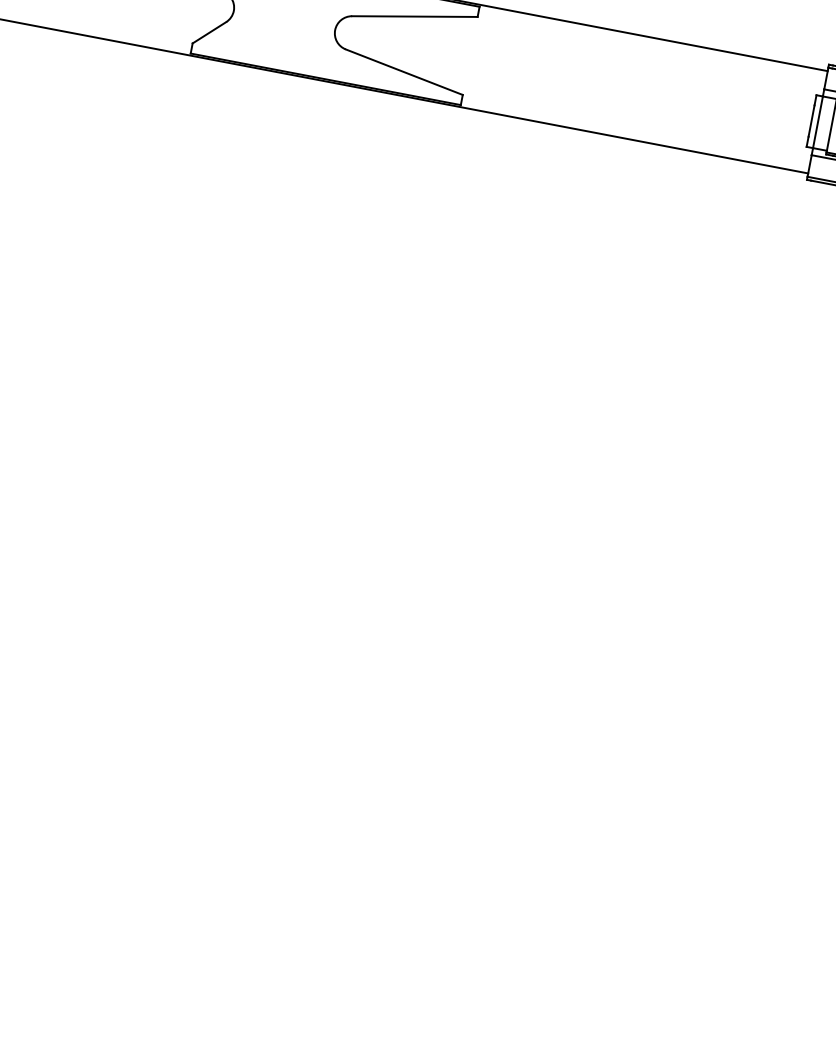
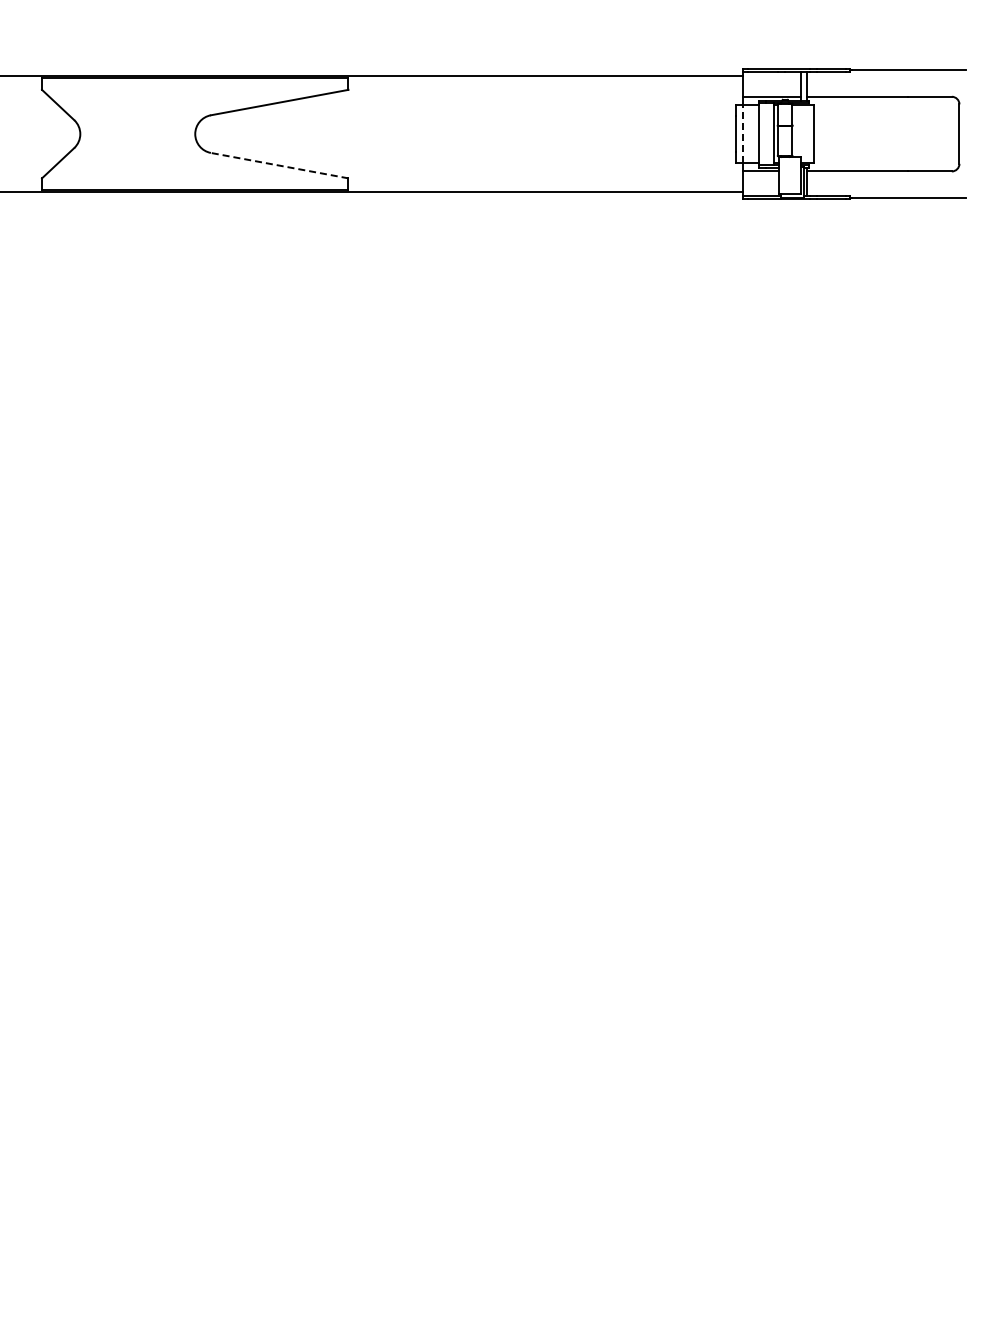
line: (404, 72) -> (279, 165), solid -> dashed
line: (818, 121) -> (743, 133), solid -> dashed

